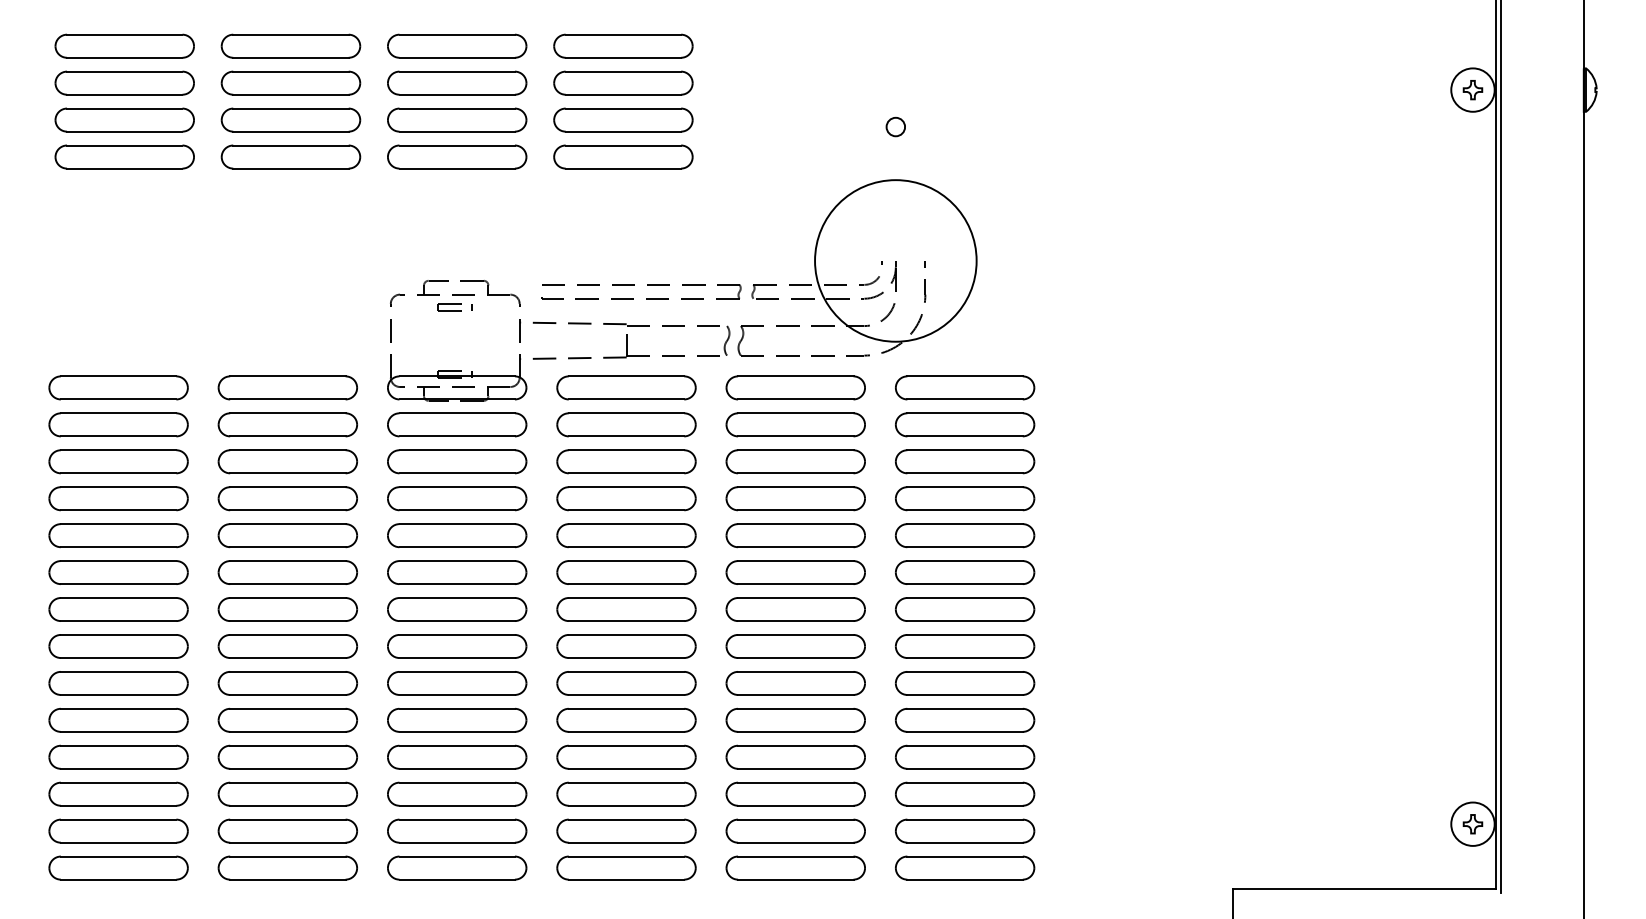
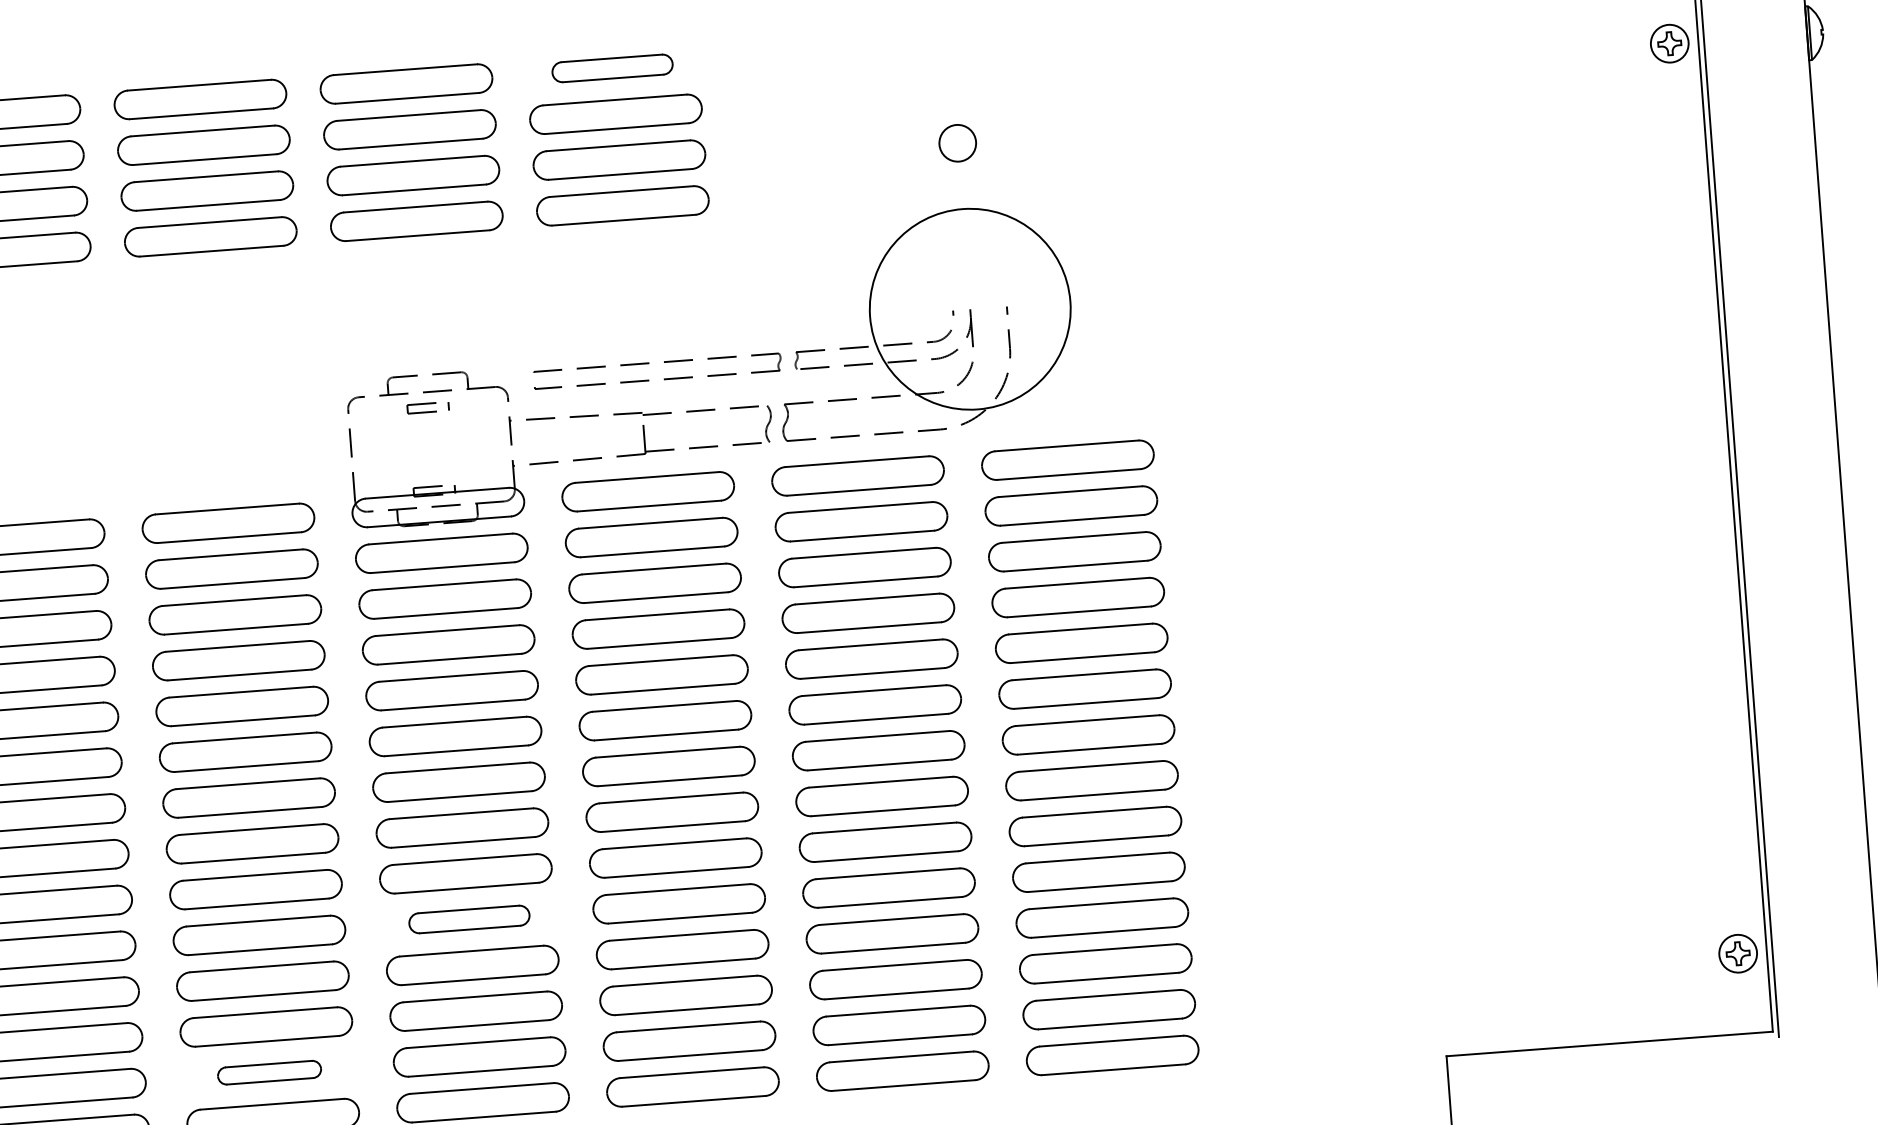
part: (623, 45) -> (612, 67), size x0.7
circle: (1472, 89) -> (1669, 43), size x0.7
circle: (895, 126) -> (957, 142), size x1.6
part: (457, 719) -> (469, 918), size x0.7
circle: (1472, 823) -> (1737, 952), size x0.7
part: (287, 830) -> (269, 1071), size x0.6

